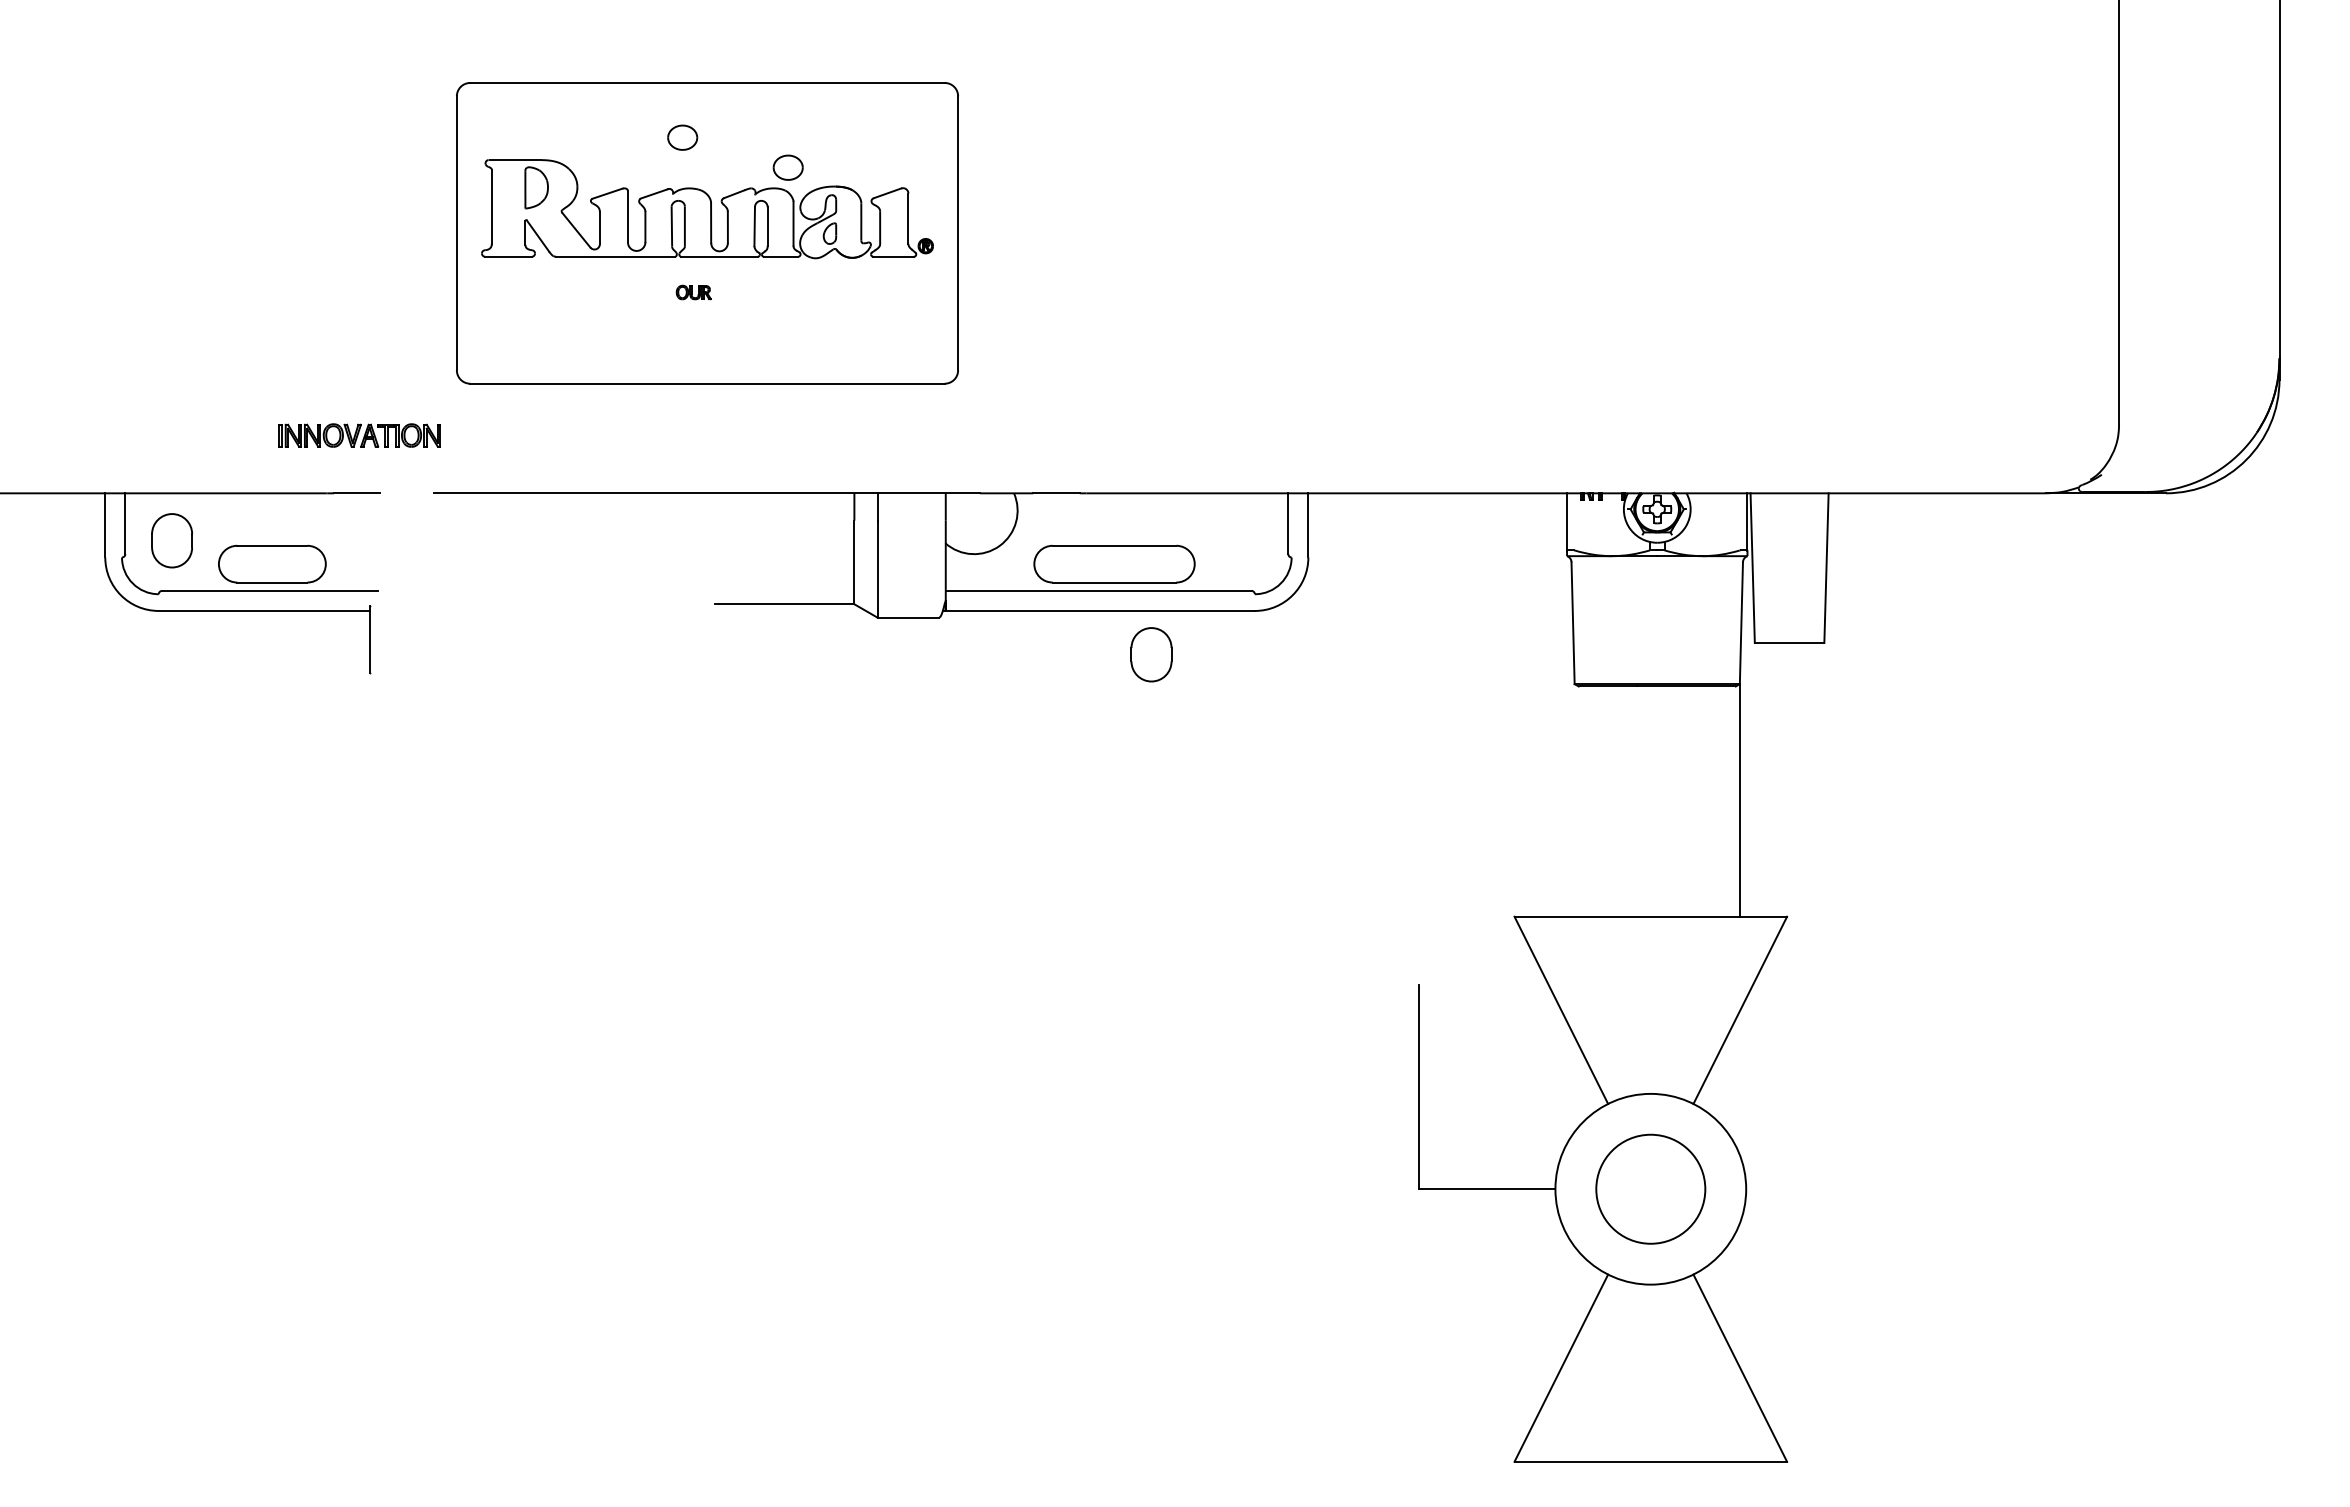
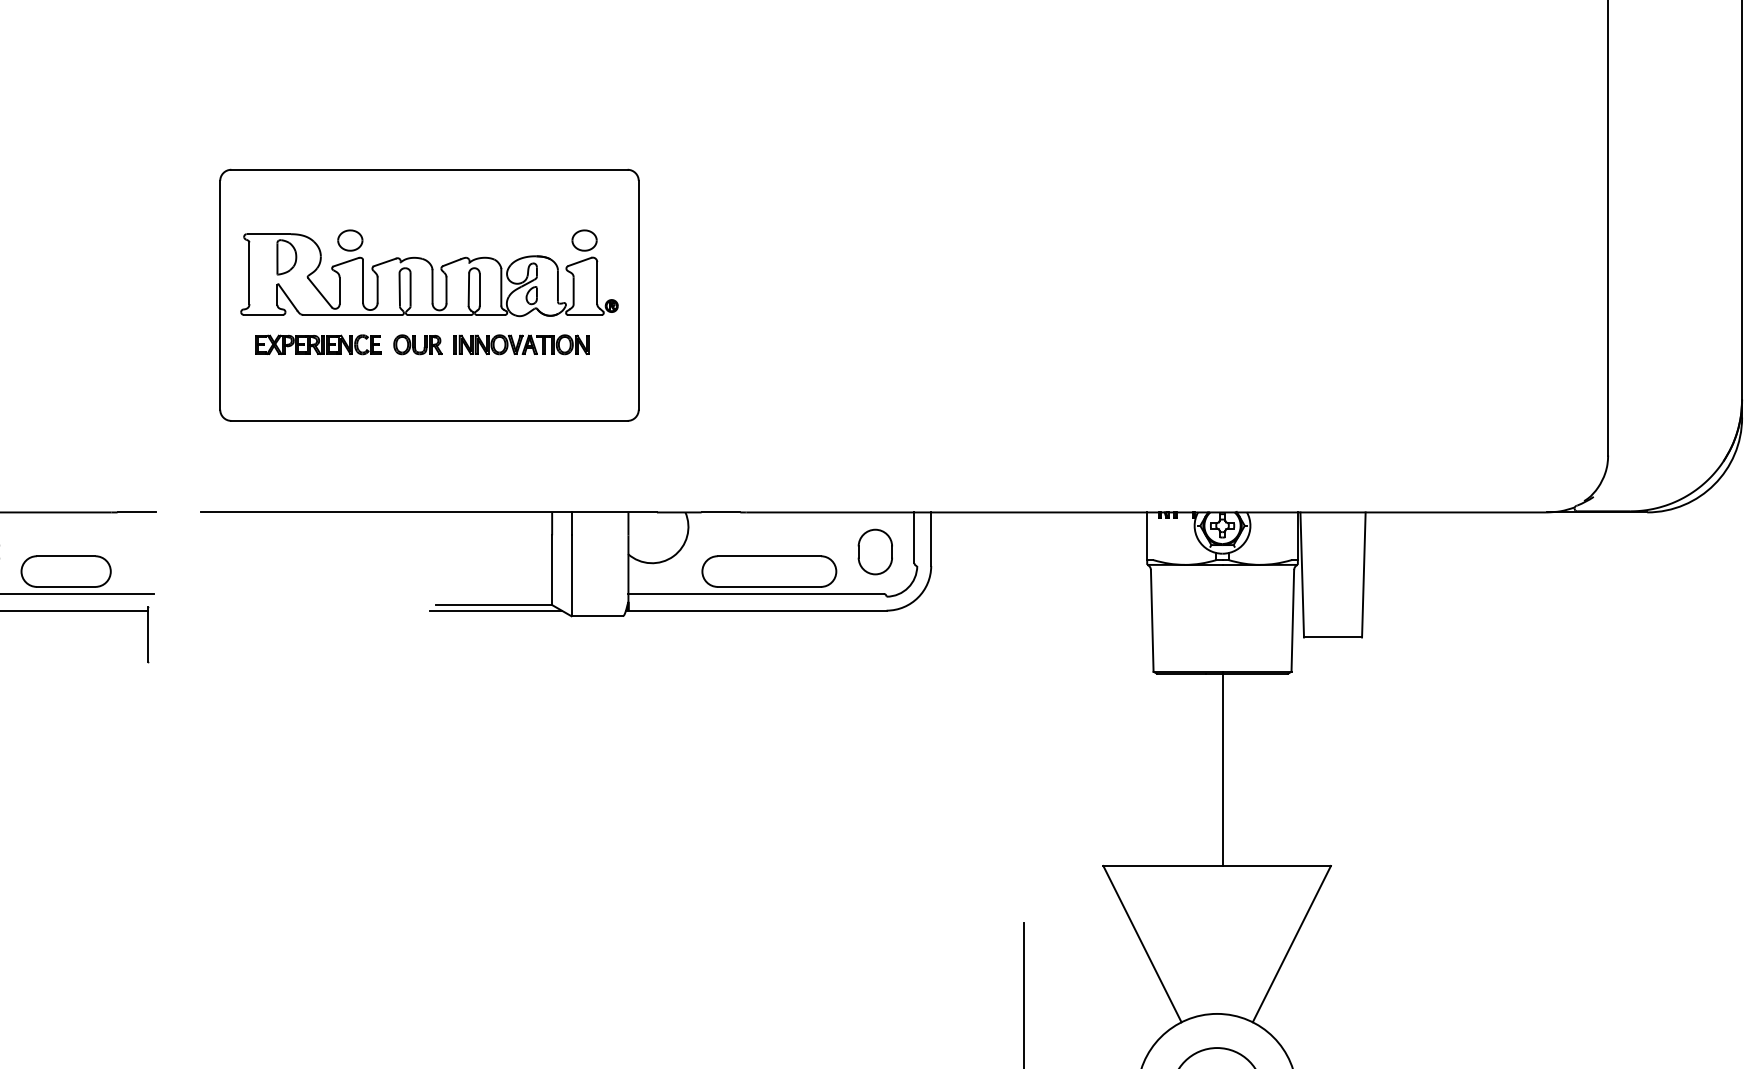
part: (682, 137) -> (350, 240), moved
part: (787, 167) -> (583, 240), moved
part: (574, 292) -> (318, 344), added
part: (693, 292) -> (417, 344), size x1.67
part: (359, 435) -> (521, 344), moved
line: (786, 610) -> (495, 610), added
part: (1151, 654) -> (875, 551), moved
line: (1740, 800) -> (1222, 768), moved

